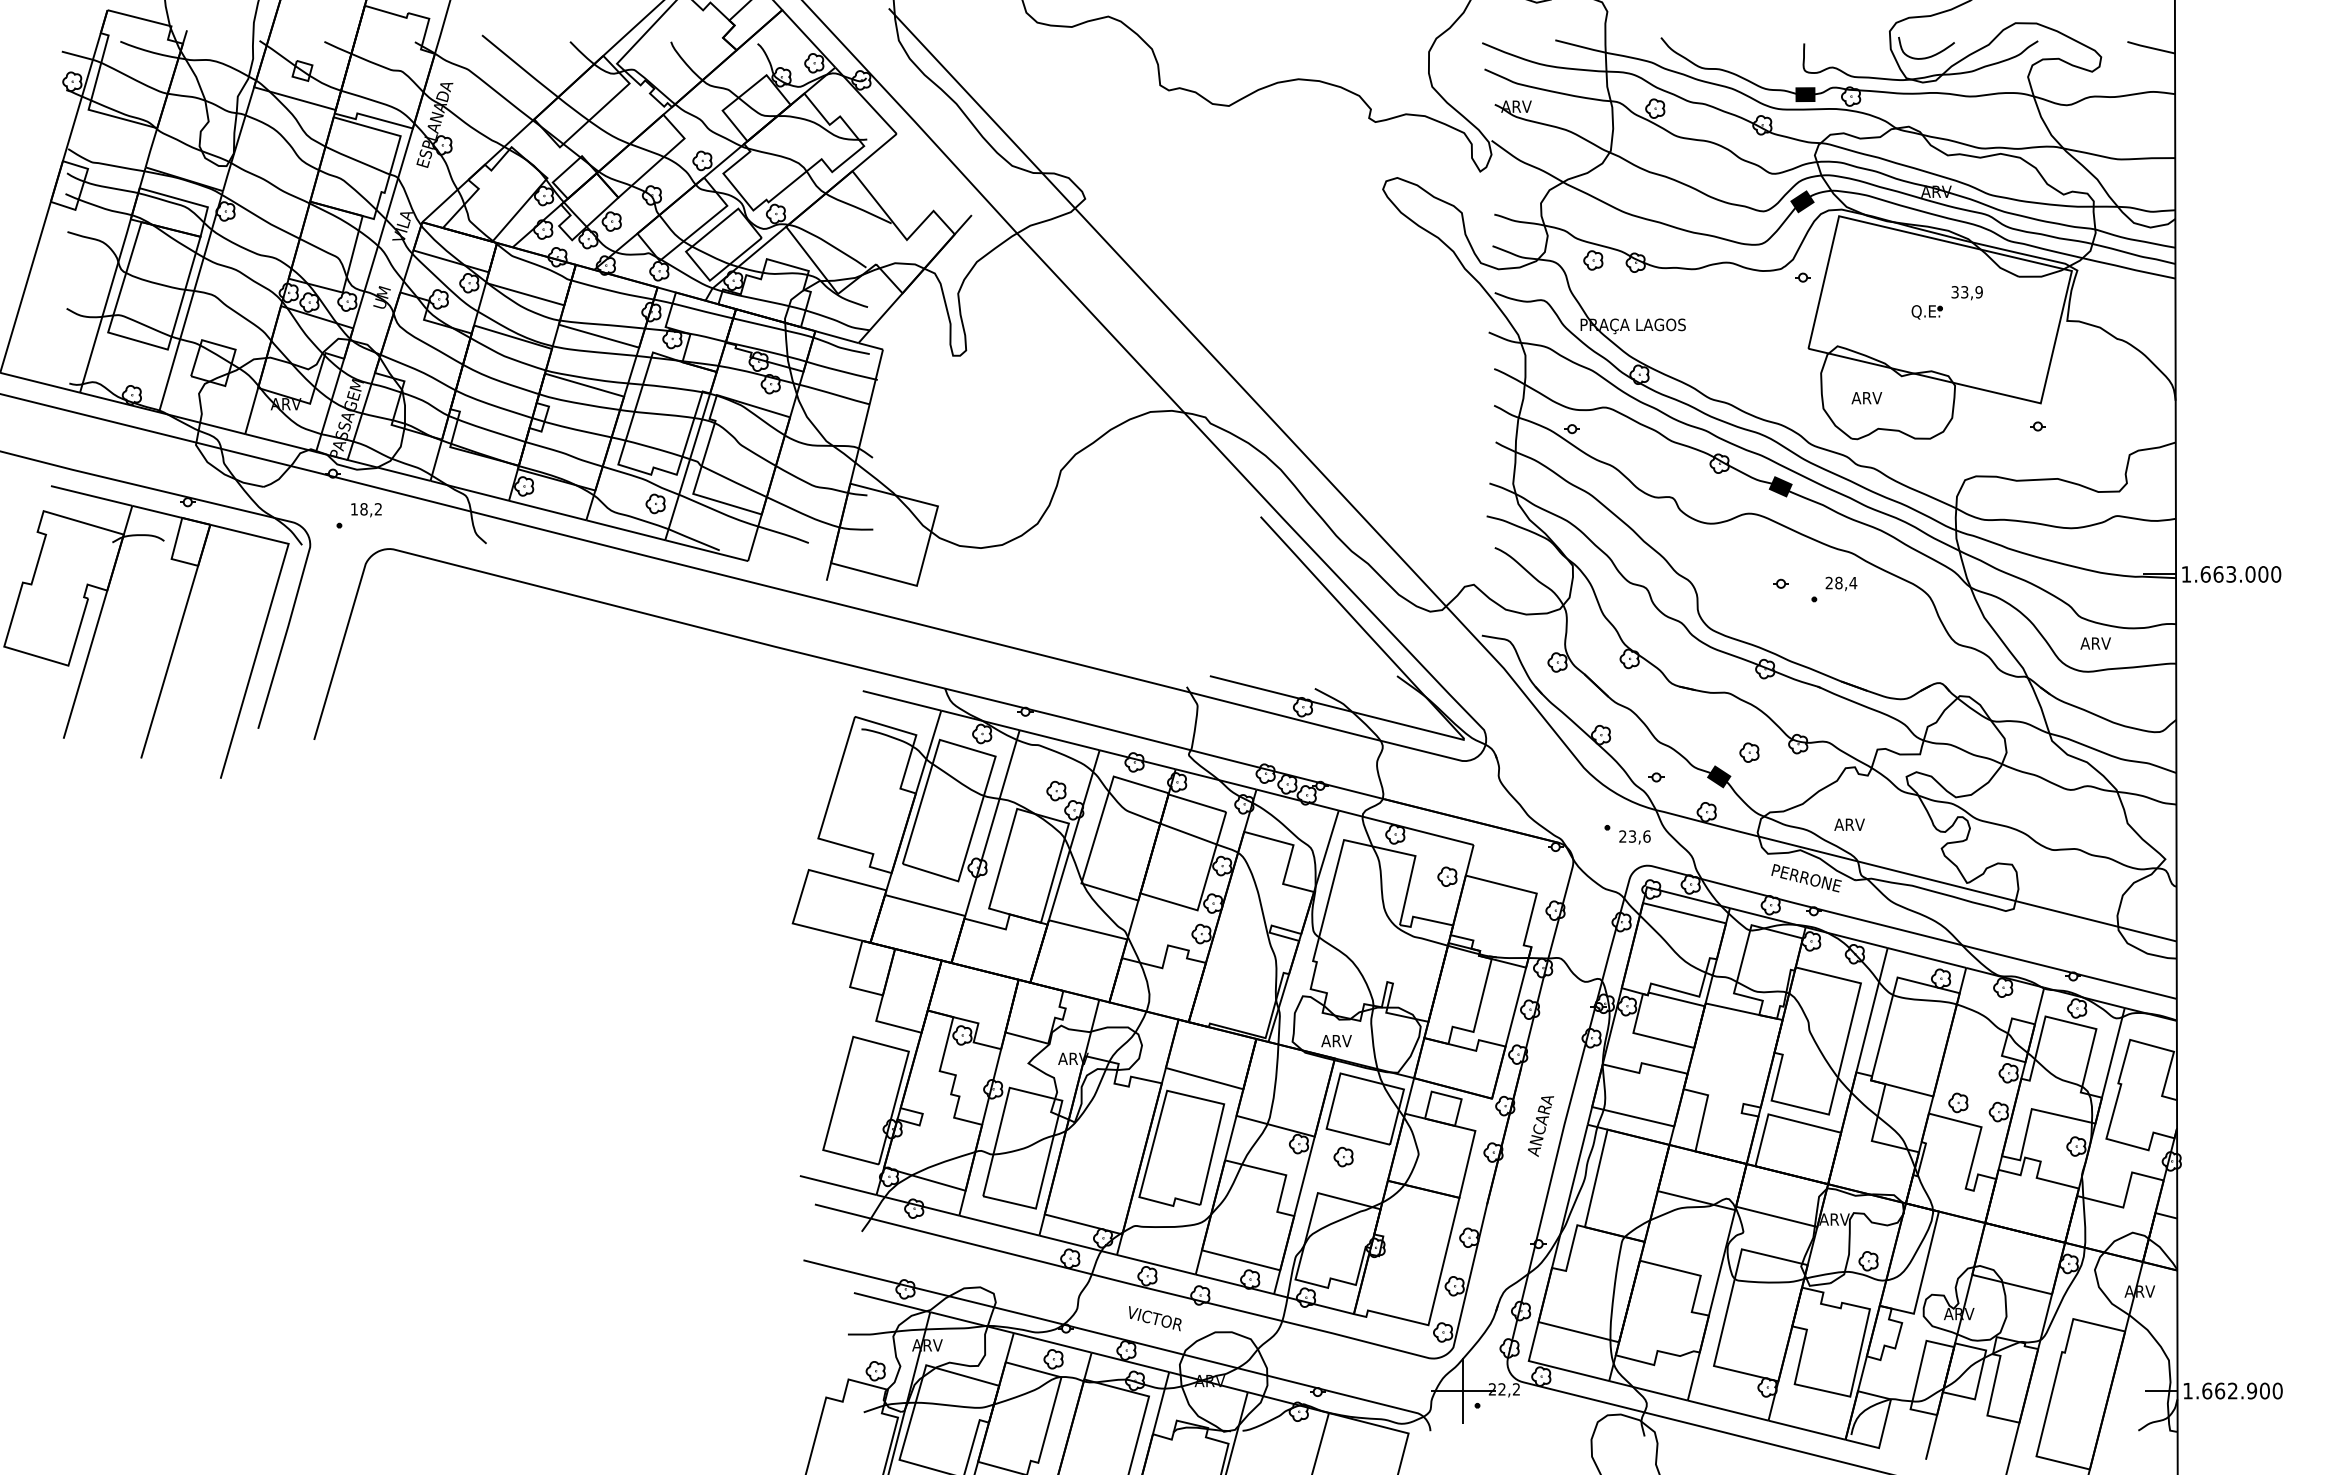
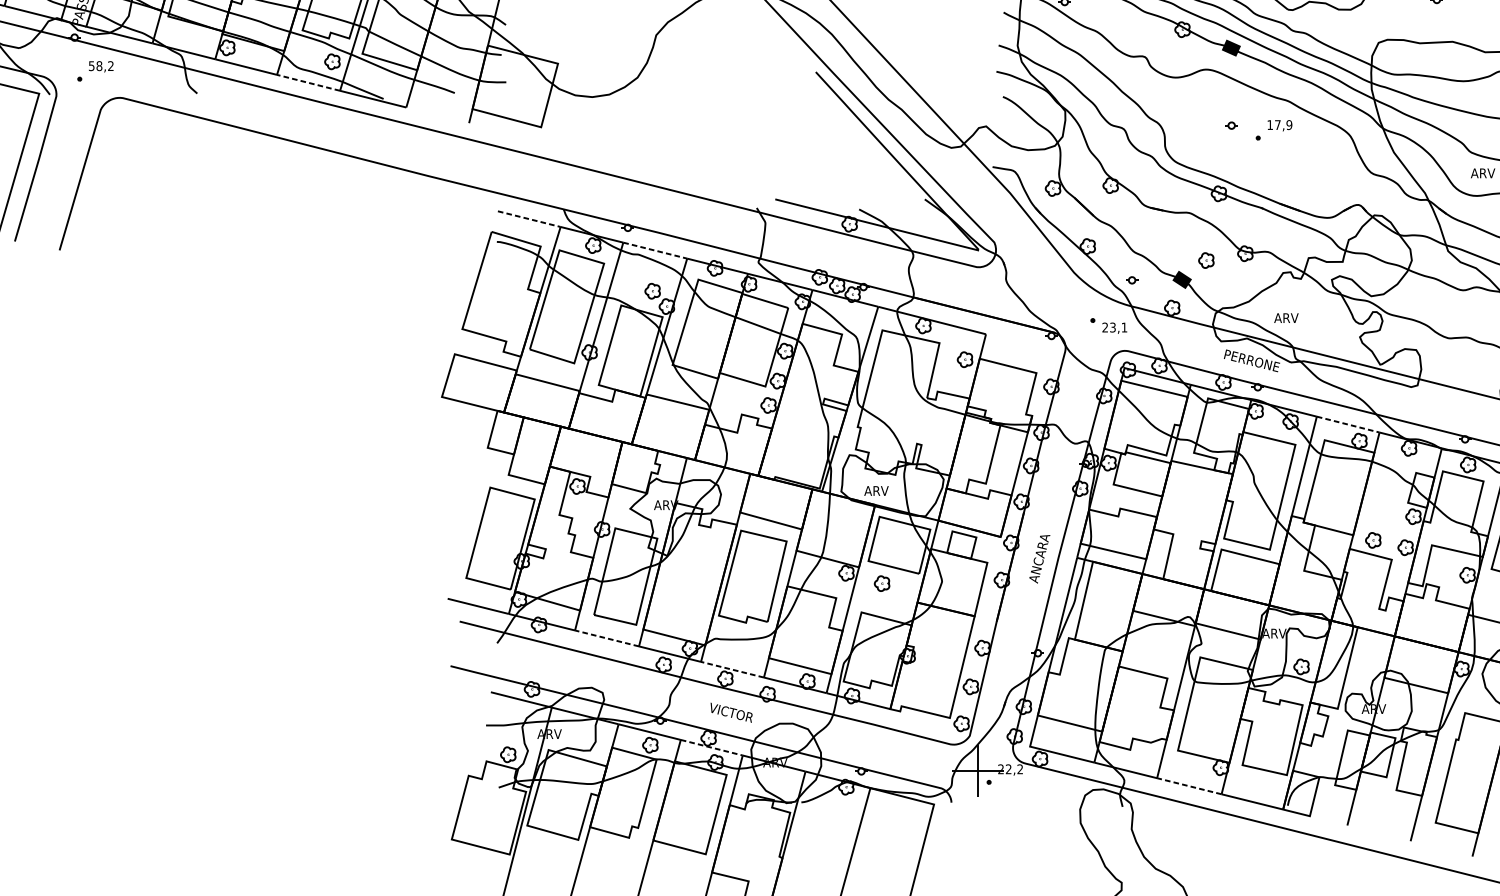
text: (353, 509) -> (91, 66), 18,2 -> 58,2
line: (625, 530) -> (308, 83), solid -> dashed
text: (1841, 582) -> (1279, 124), 28,4 -> 17,9
line: (902, 700) -> (529, 218), solid -> dashed
line: (1060, 740) -> (655, 250), solid -> dashed
text: (1646, 836) -> (1124, 327), 23,6 -> 23,1
line: (1927, 958) -> (1348, 425), solid -> dashed
line: (998, 1225) -> (606, 638), solid -> dashed
line: (1156, 1264) -> (732, 669), solid -> dashed
line: (1130, 1362) -> (711, 747), solid -> dashed
line: (1728, 1410) -> (1189, 786), solid -> dashed

